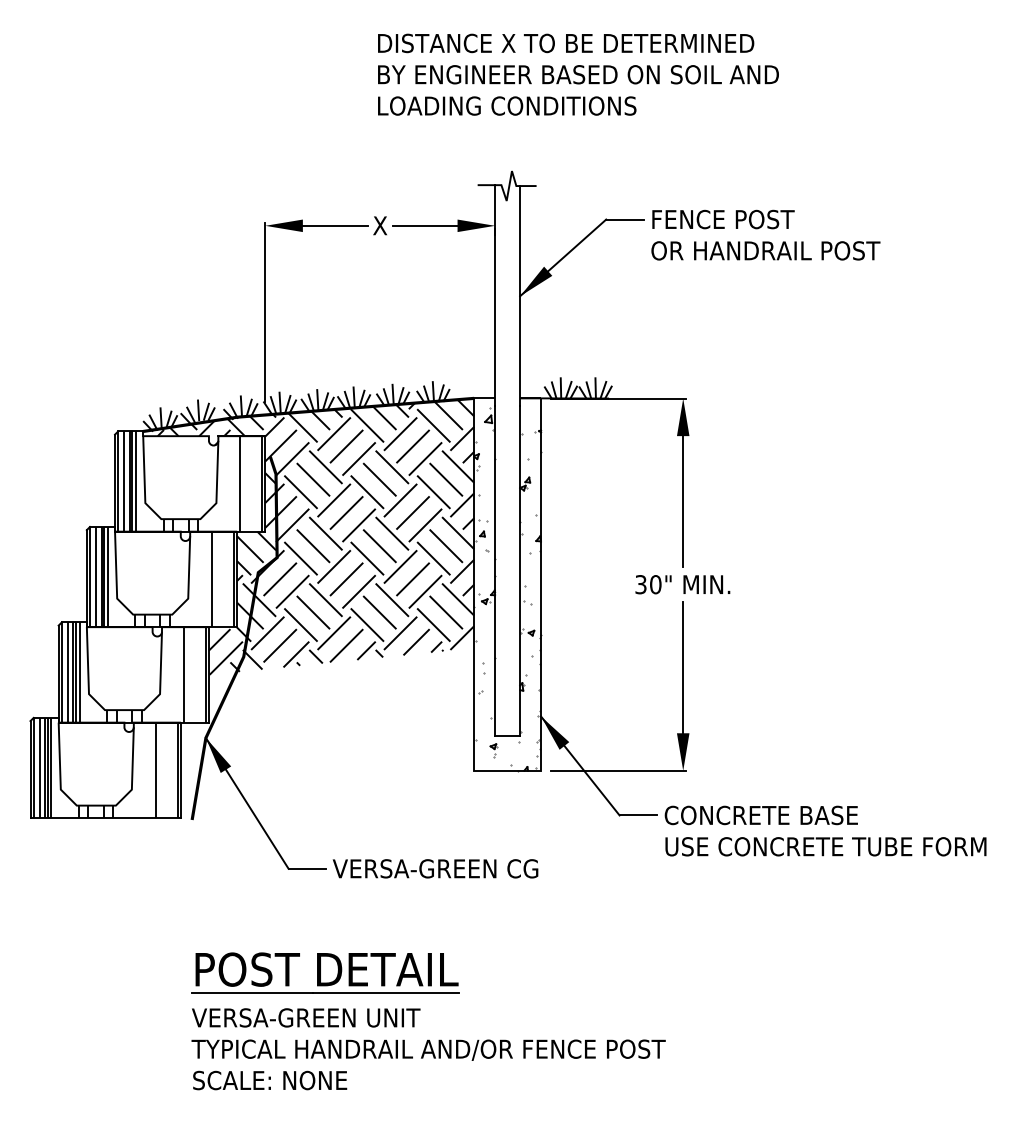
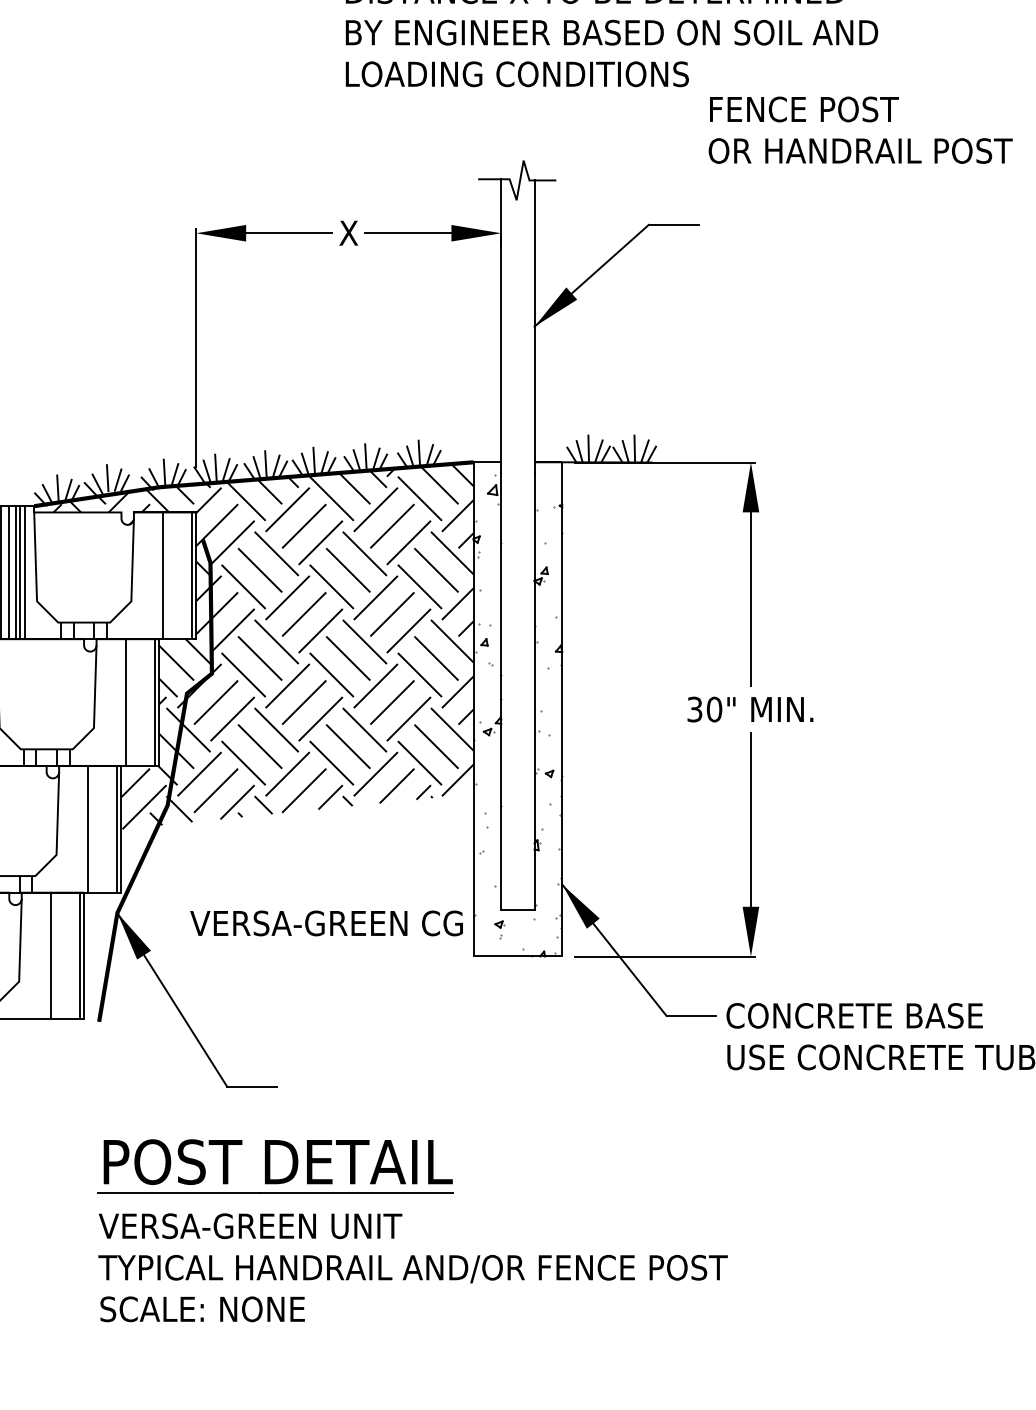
text: (765, 234) -> (860, 129), moved
text: (435, 868) -> (326, 923), moved
part: (420, 1010) -> (402, 1216), moved

